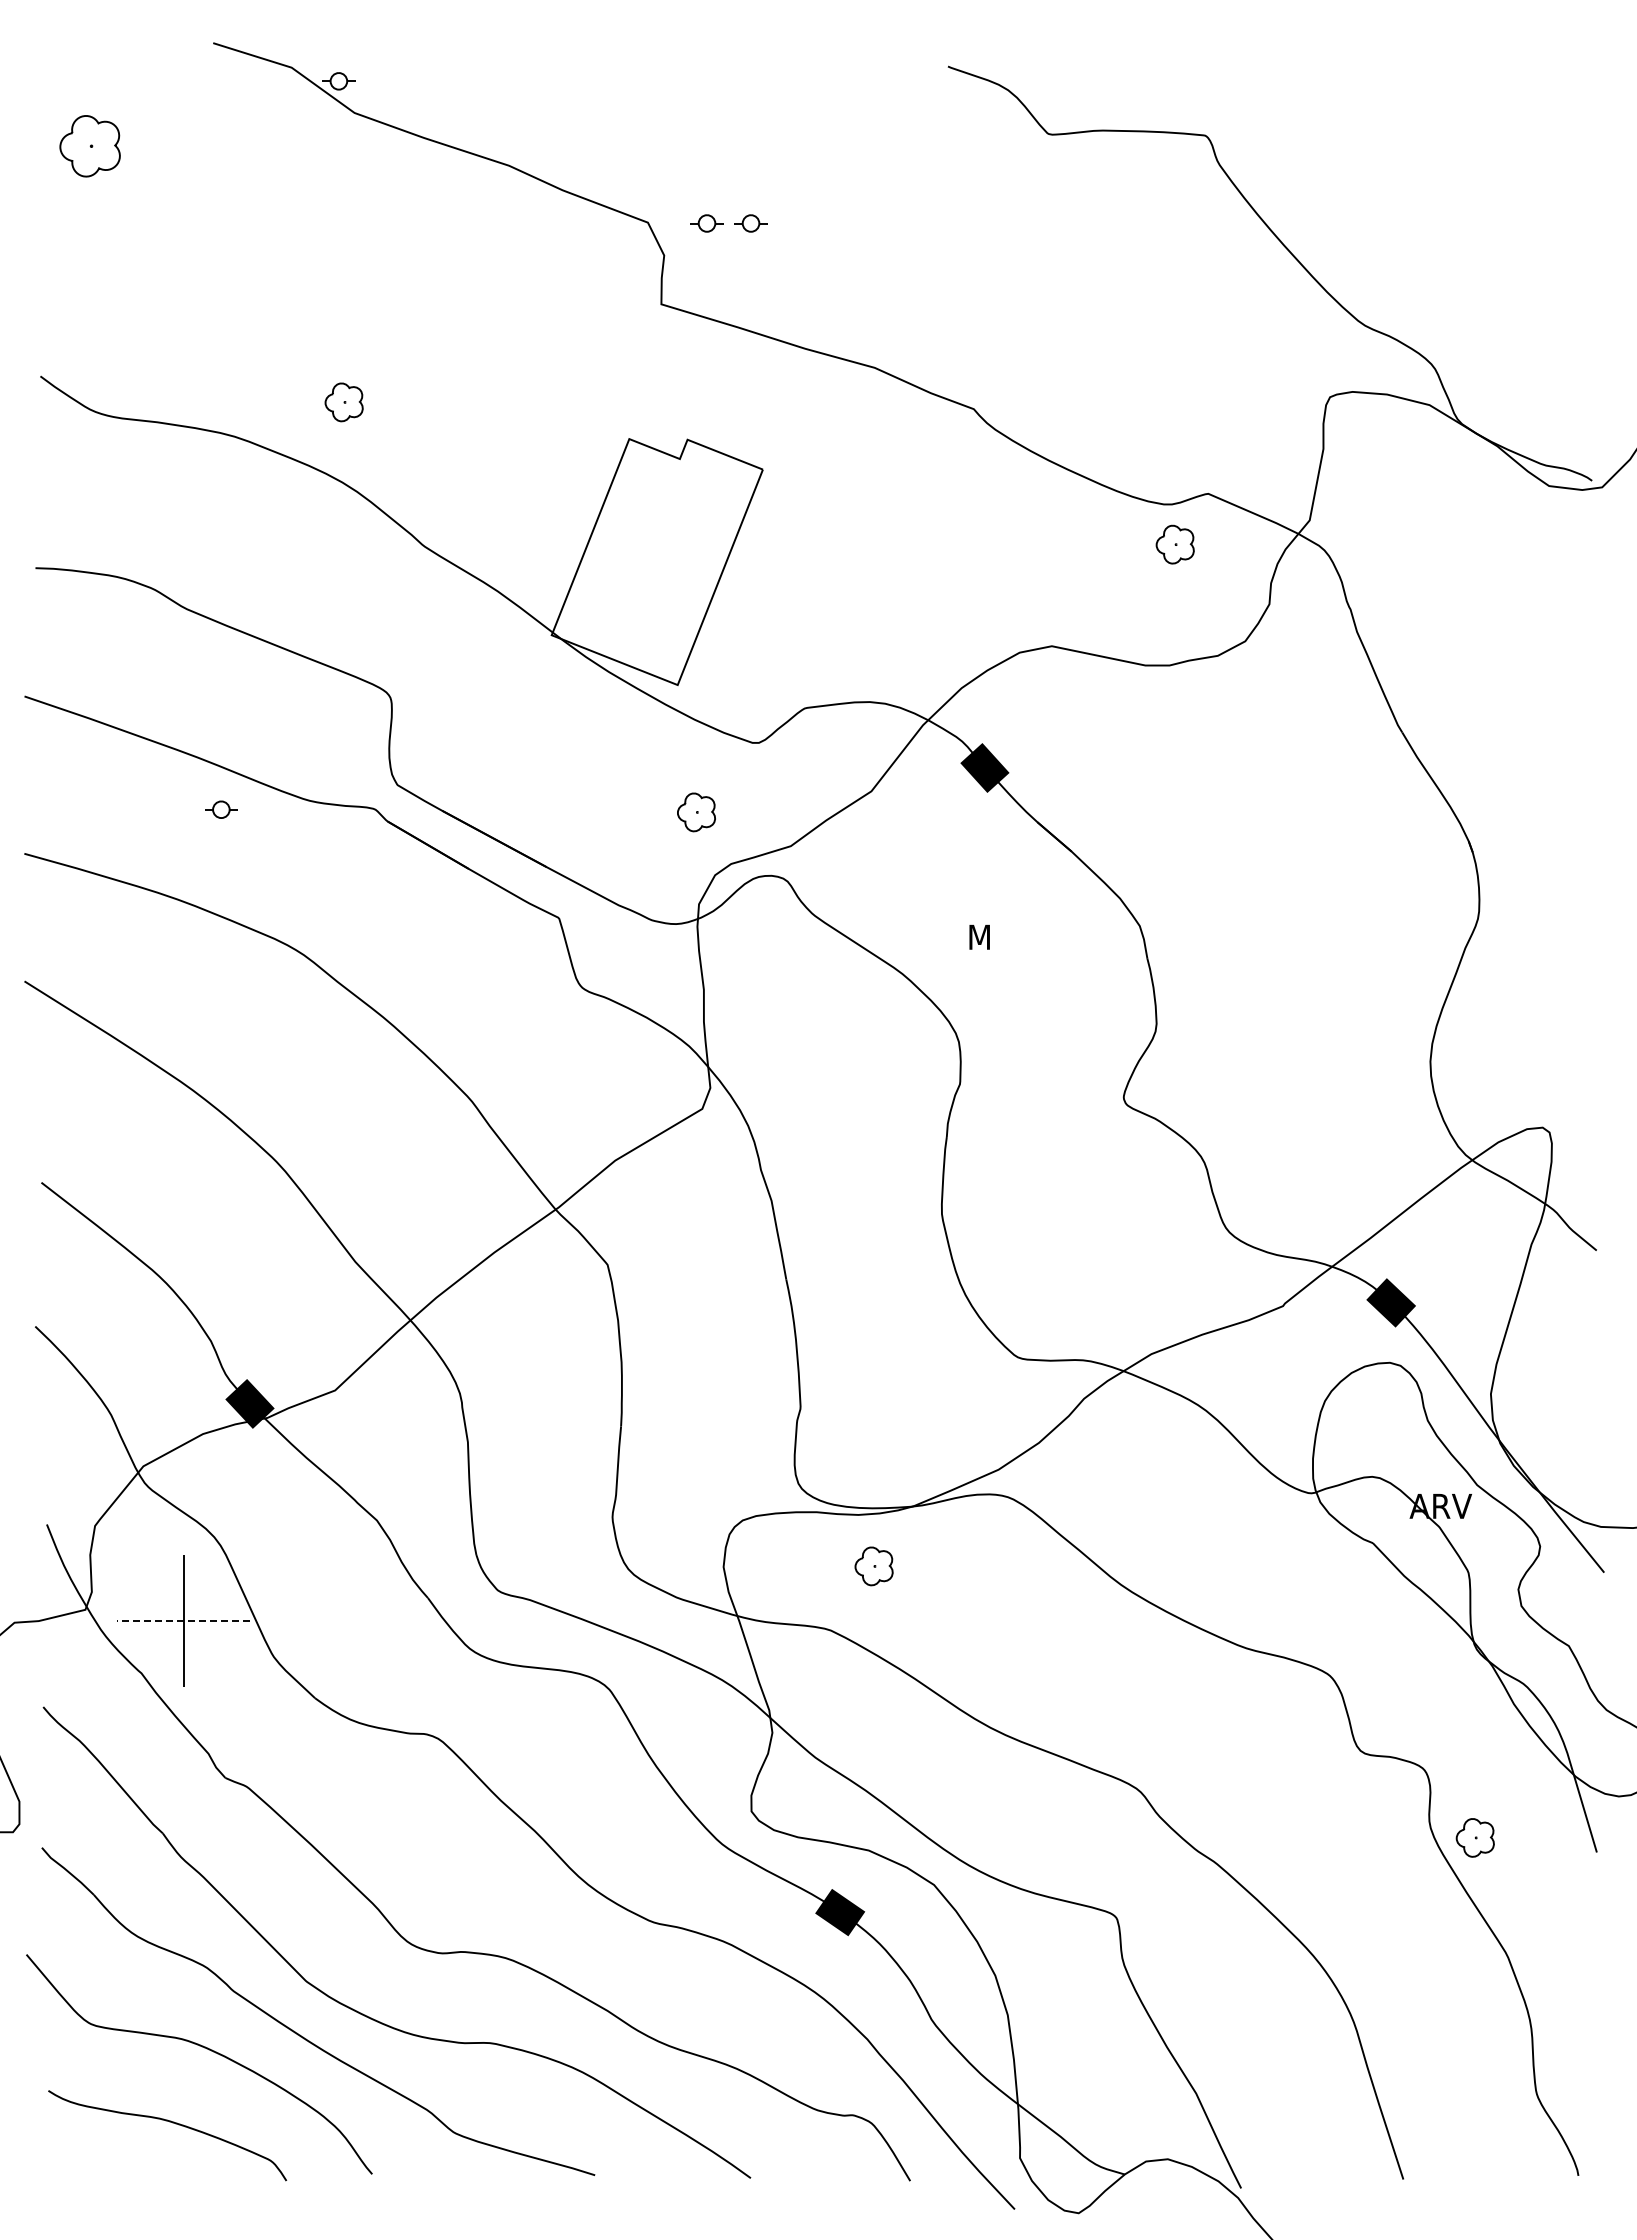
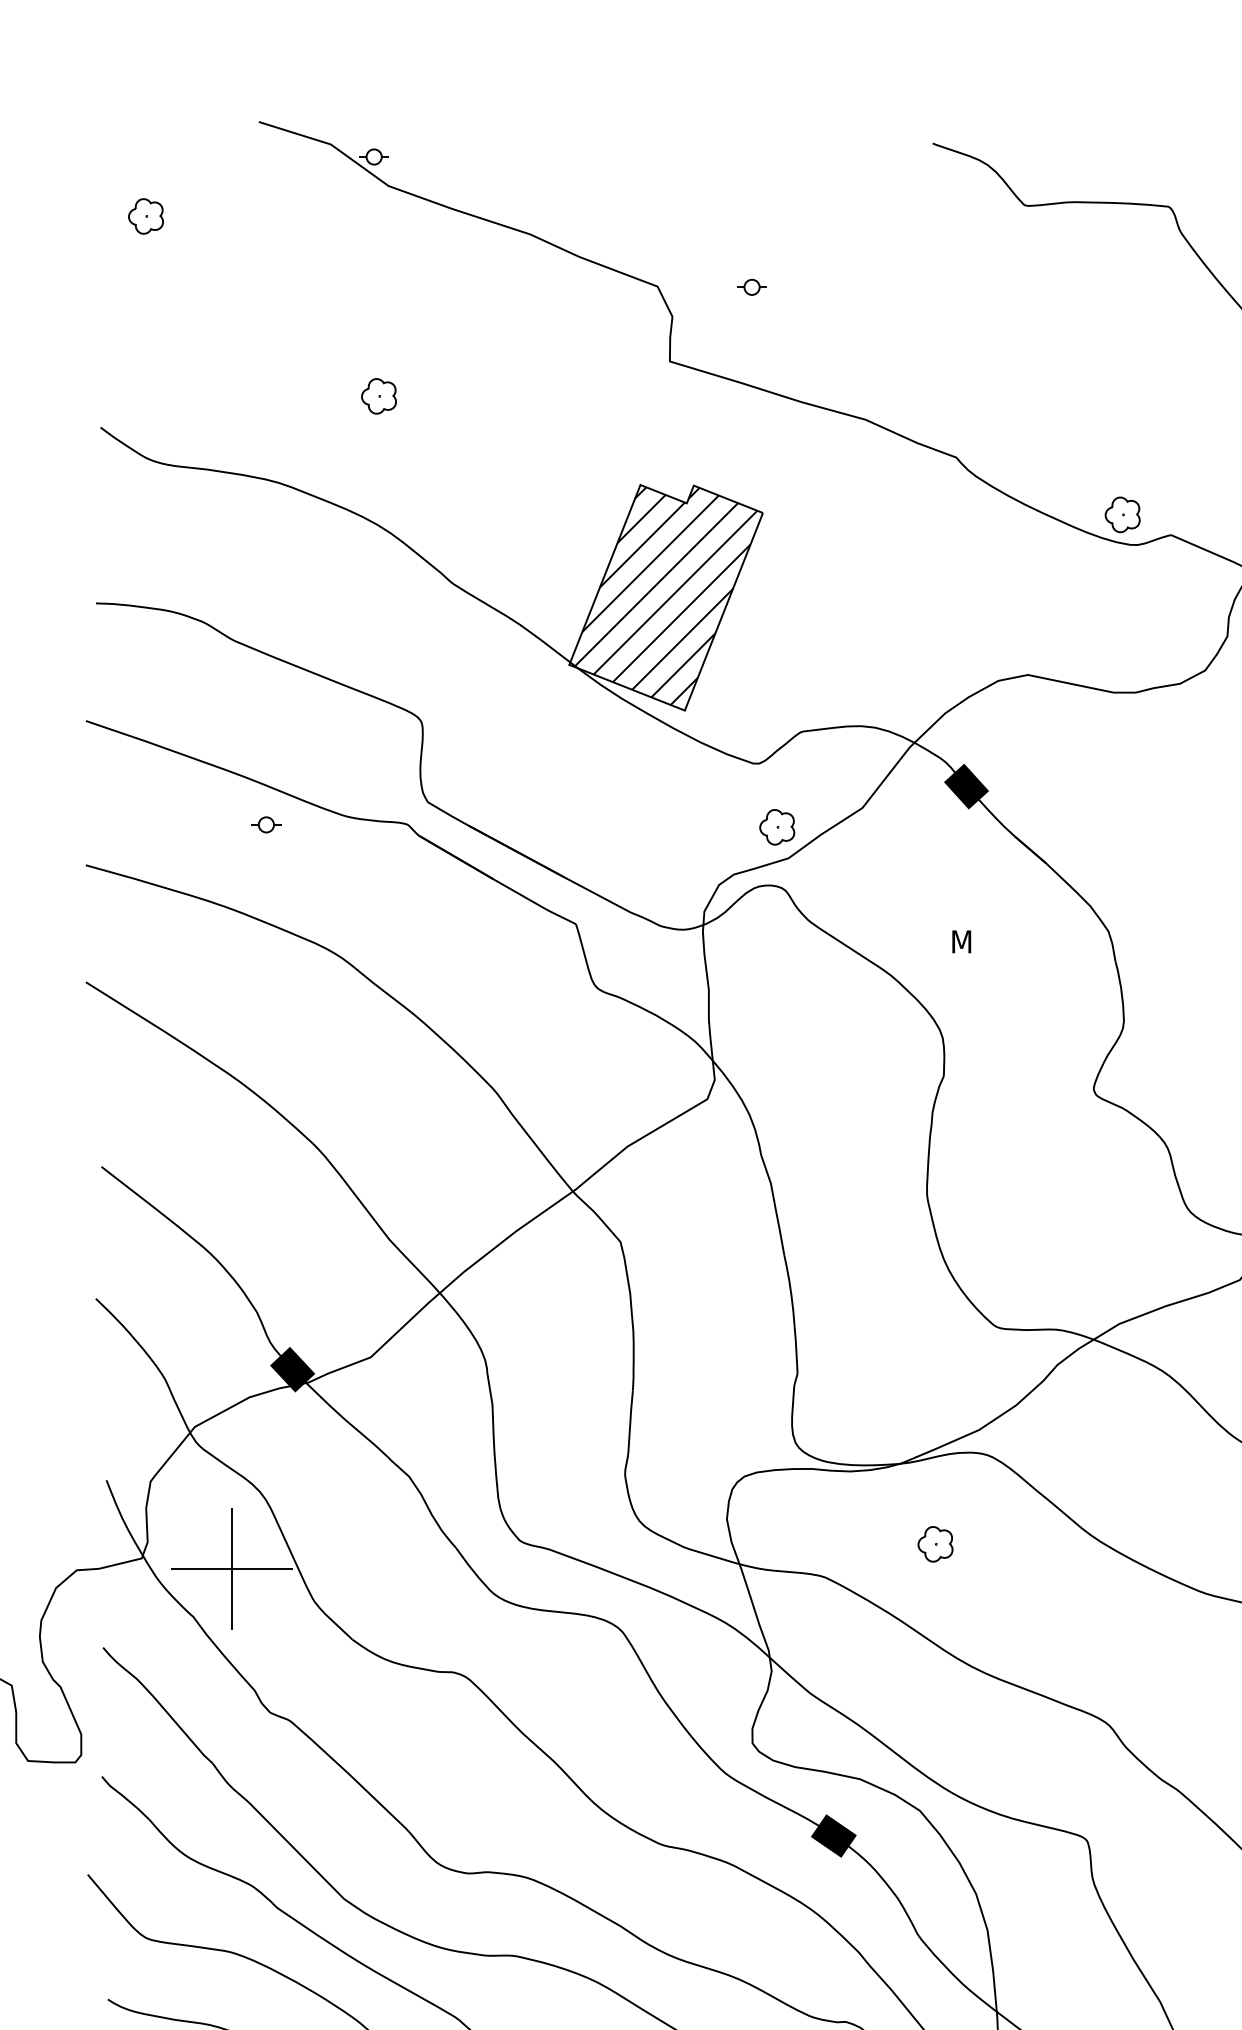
part: (89, 145) -> (145, 215), size x0.62
part: (706, 223) -> (711, 287), removed
part: (343, 402) -> (378, 396), moved
part: (1174, 544) -> (1122, 514), moved
hatch: (656, 559) -> (665, 595), added
part: (696, 812) -> (777, 827), moved
part: (873, 1566) -> (934, 1544), moved
line: (183, 1621) -> (231, 1569), dashed -> solid

